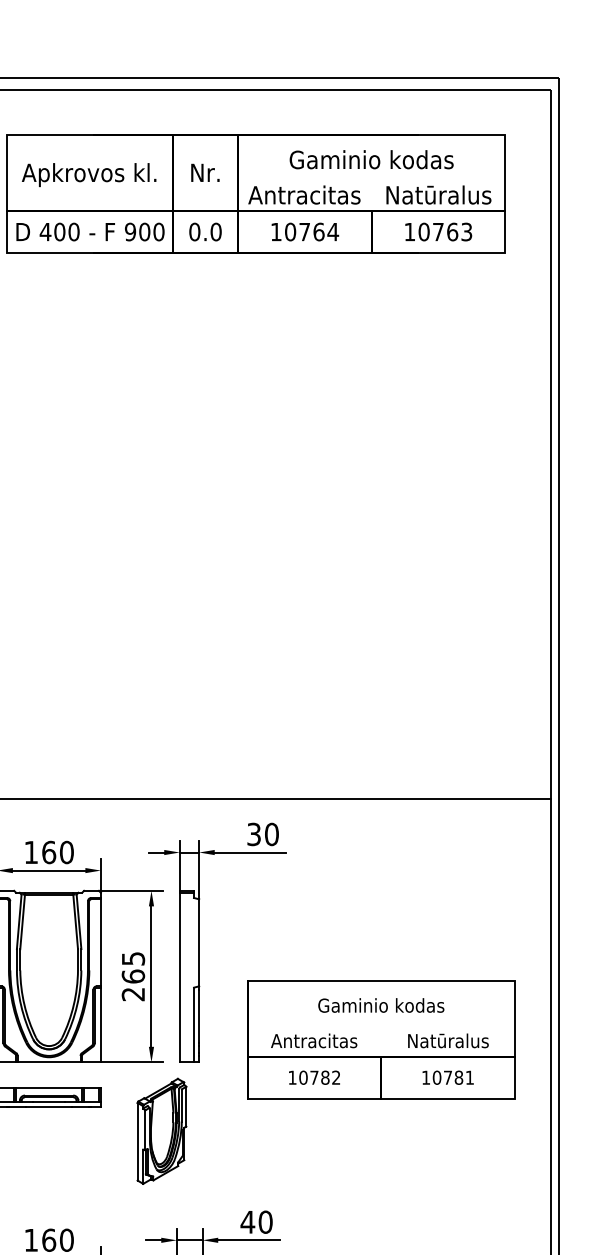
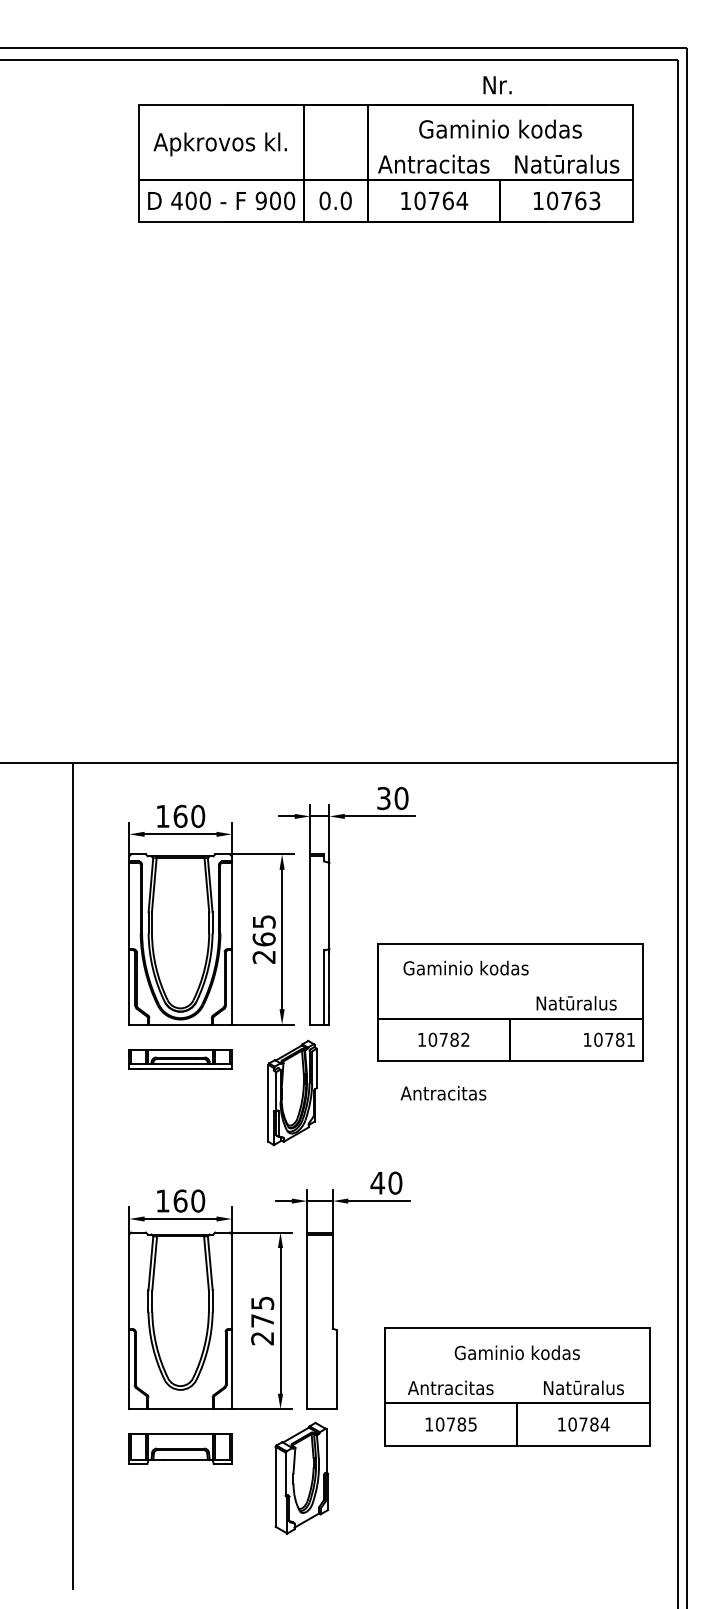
text: (205, 173) -> (497, 85), moved
text: (380, 1004) -> (465, 967), moved
text: (314, 1041) -> (443, 1093), moved
text: (448, 1077) -> (609, 1039), moved

